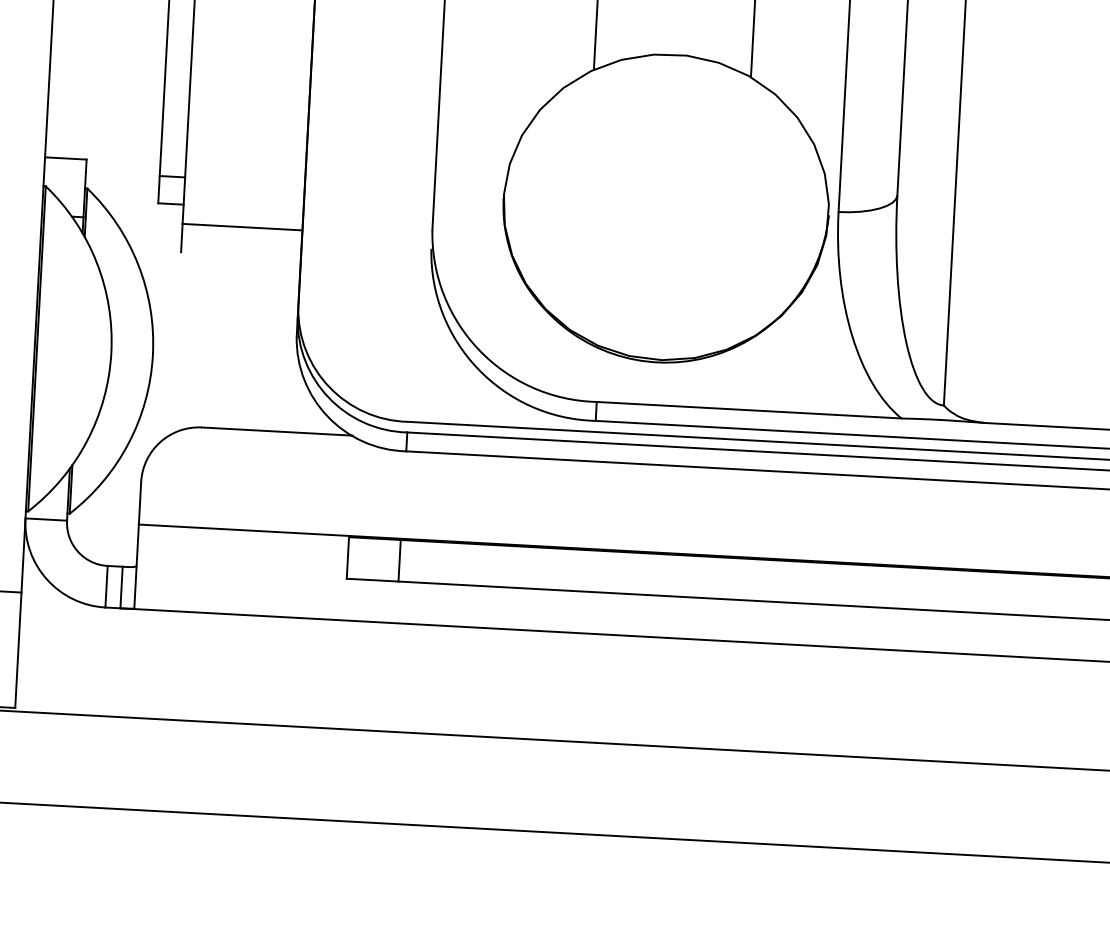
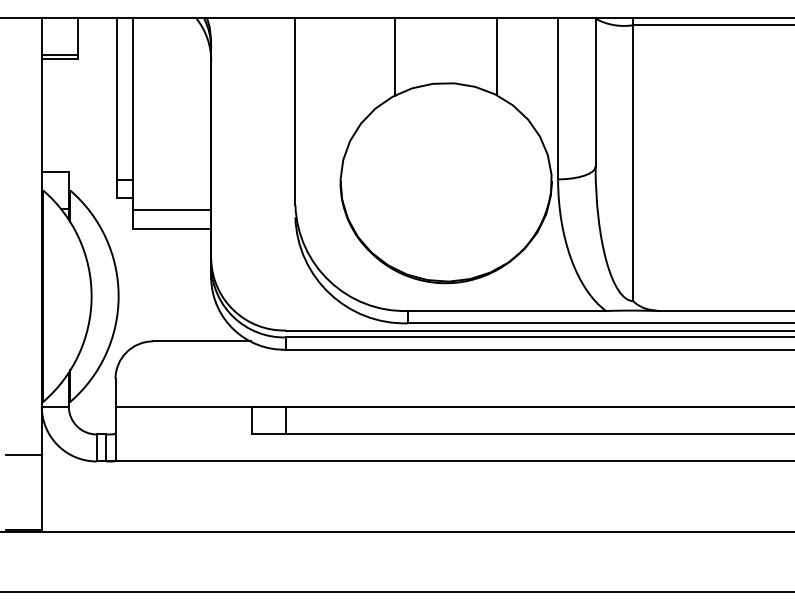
line: (241, 255) -> (172, 228), added

